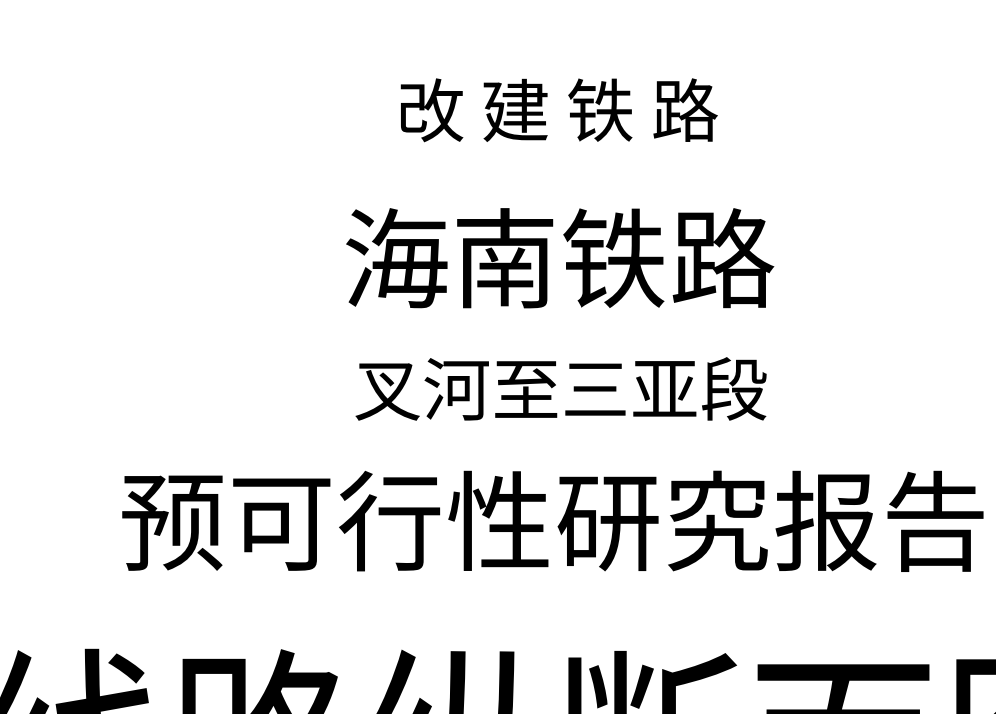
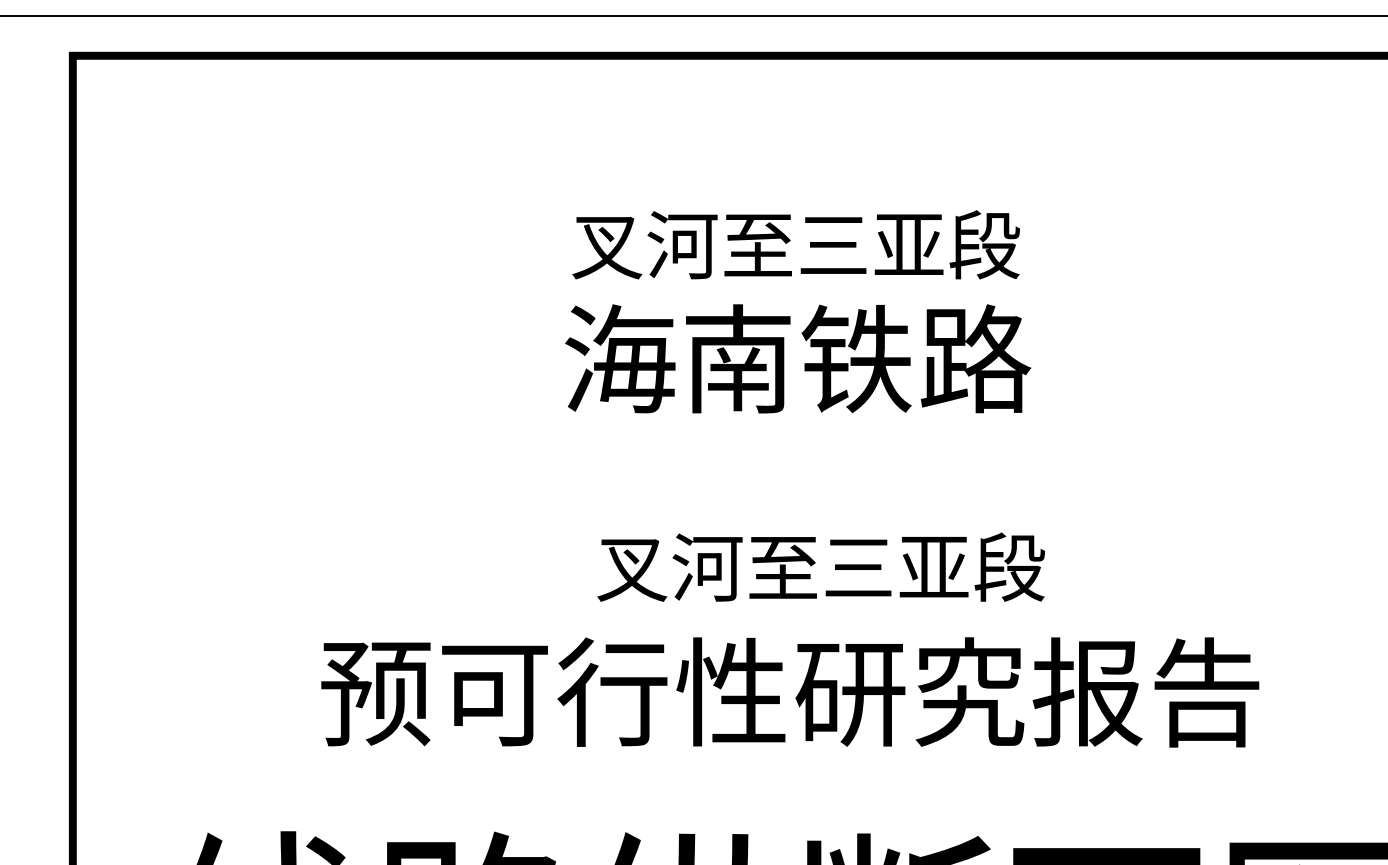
text: (557, 110) -> (795, 244), 改 建 铁 路 -> 叉河至三亚段
text: (560, 257) -> (798, 358), moved
text: (560, 388) -> (820, 566), moved

